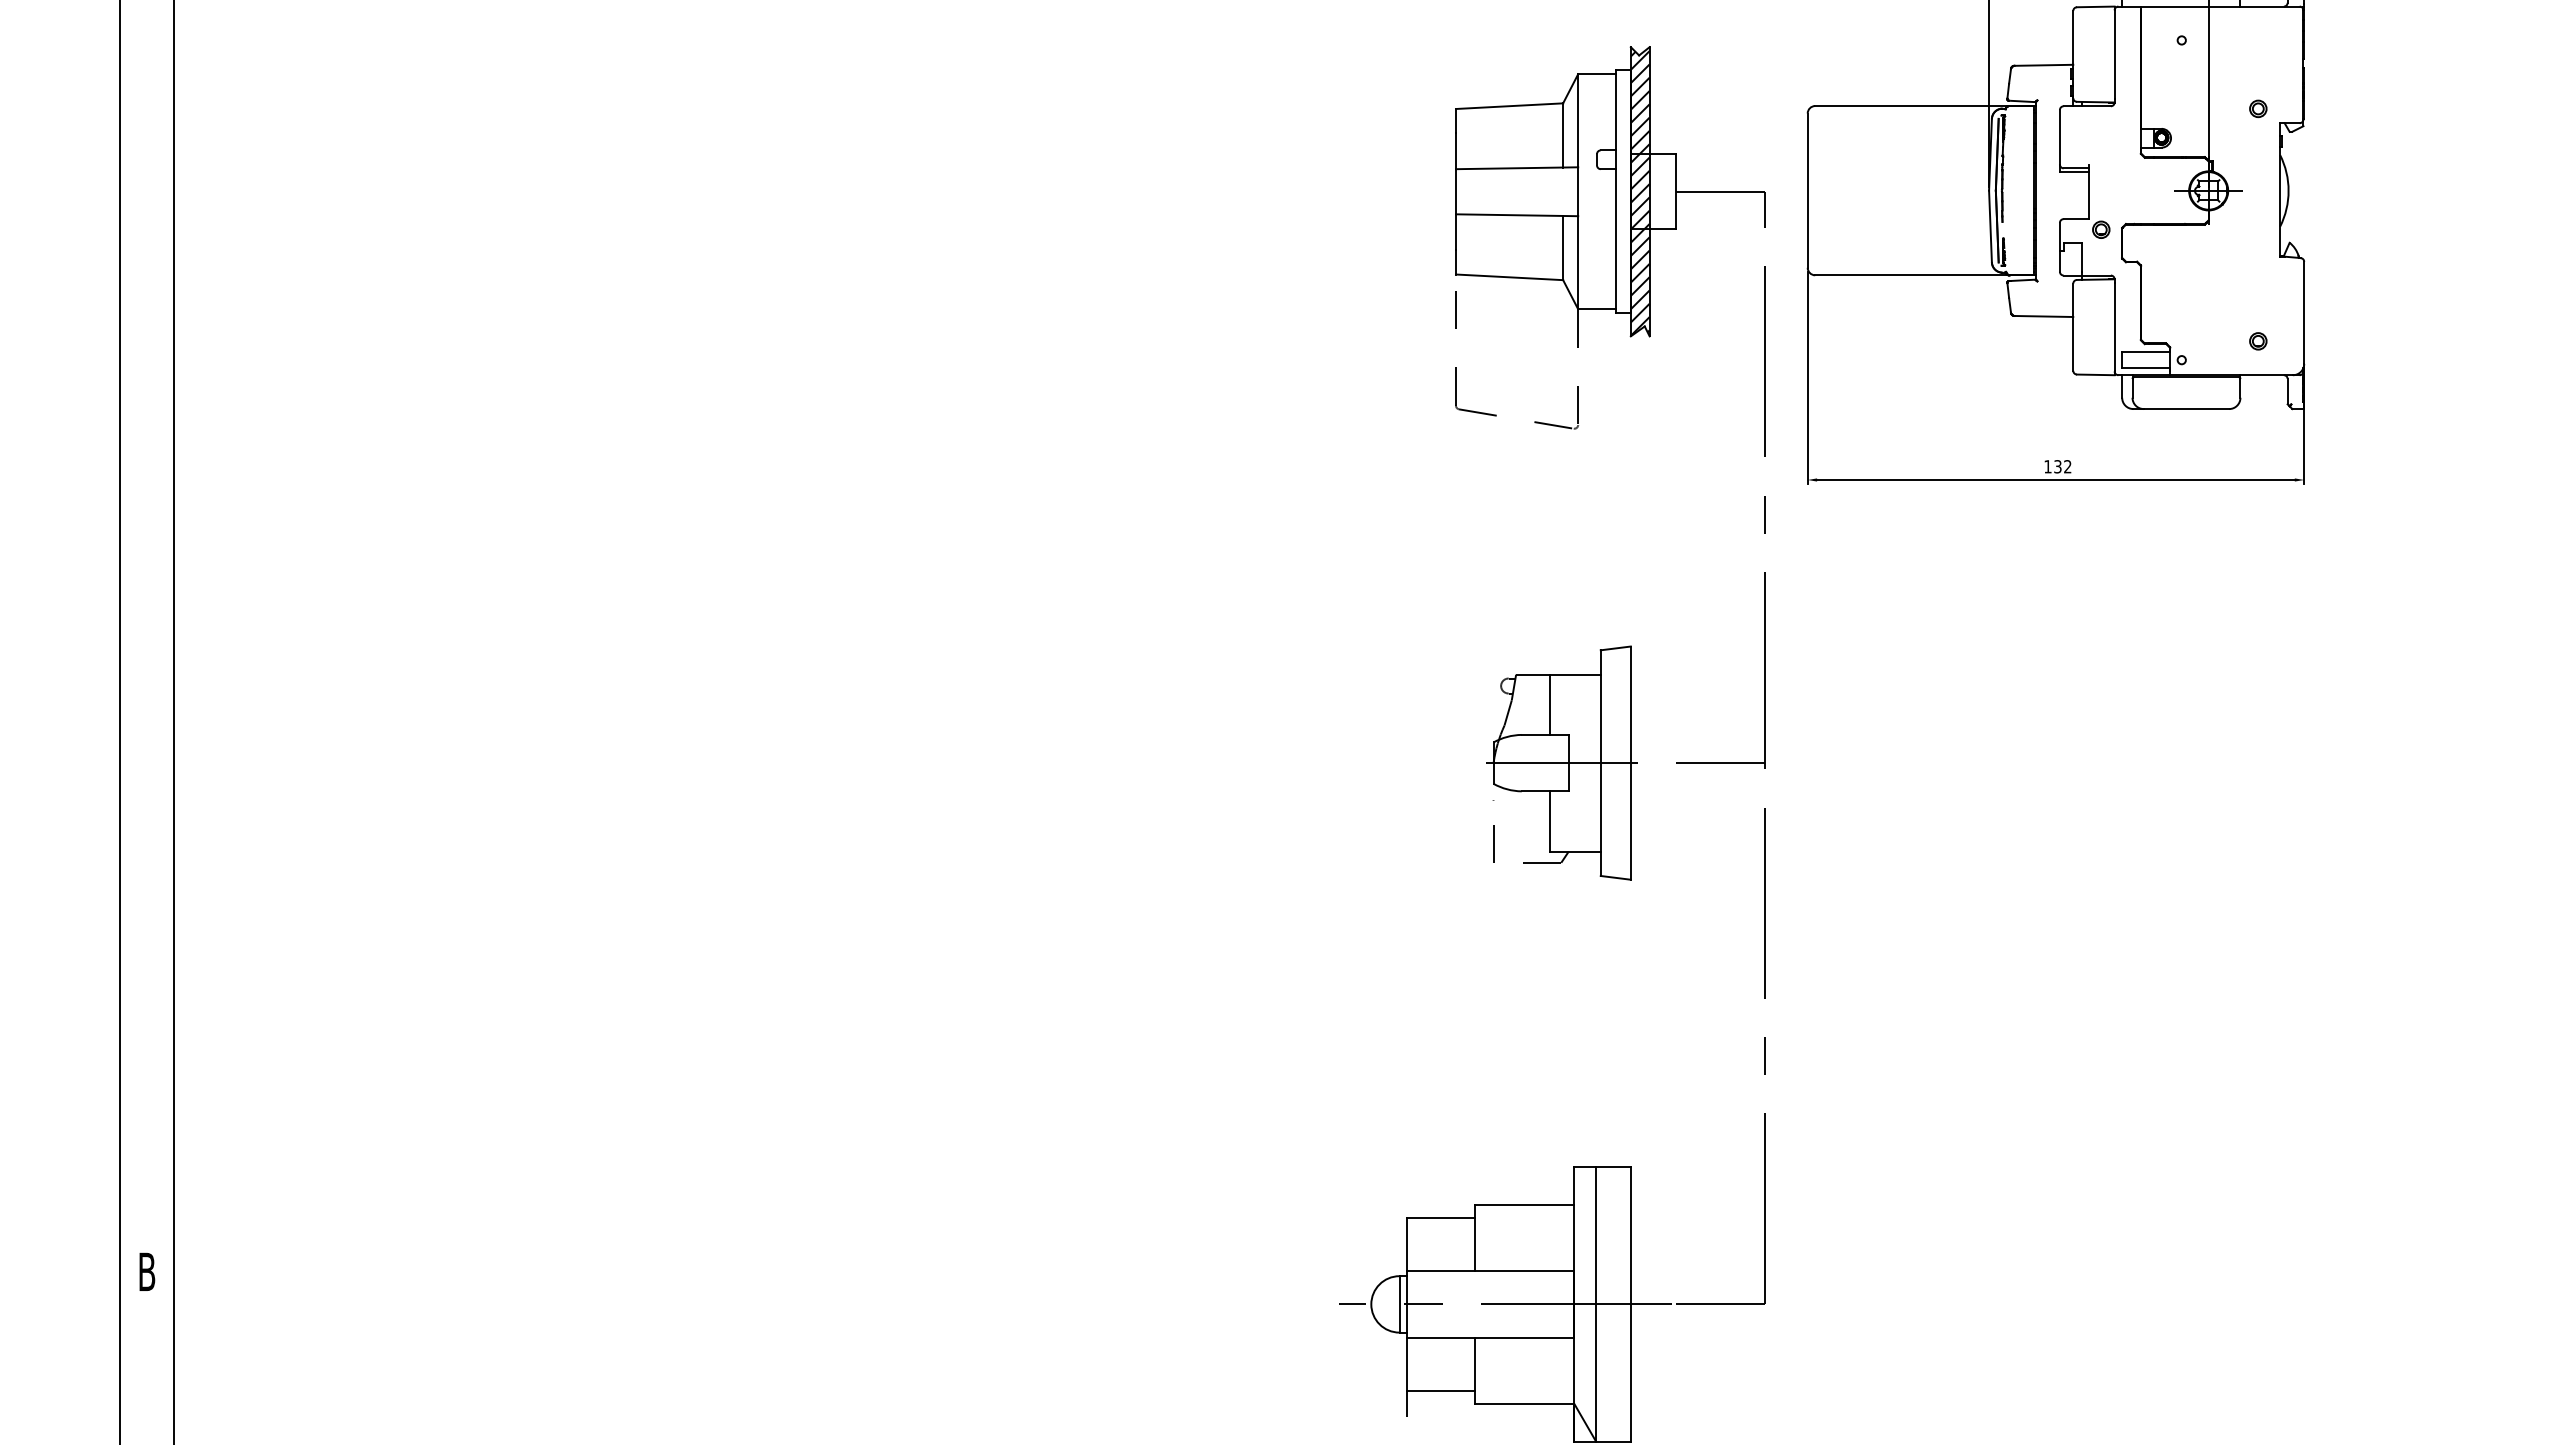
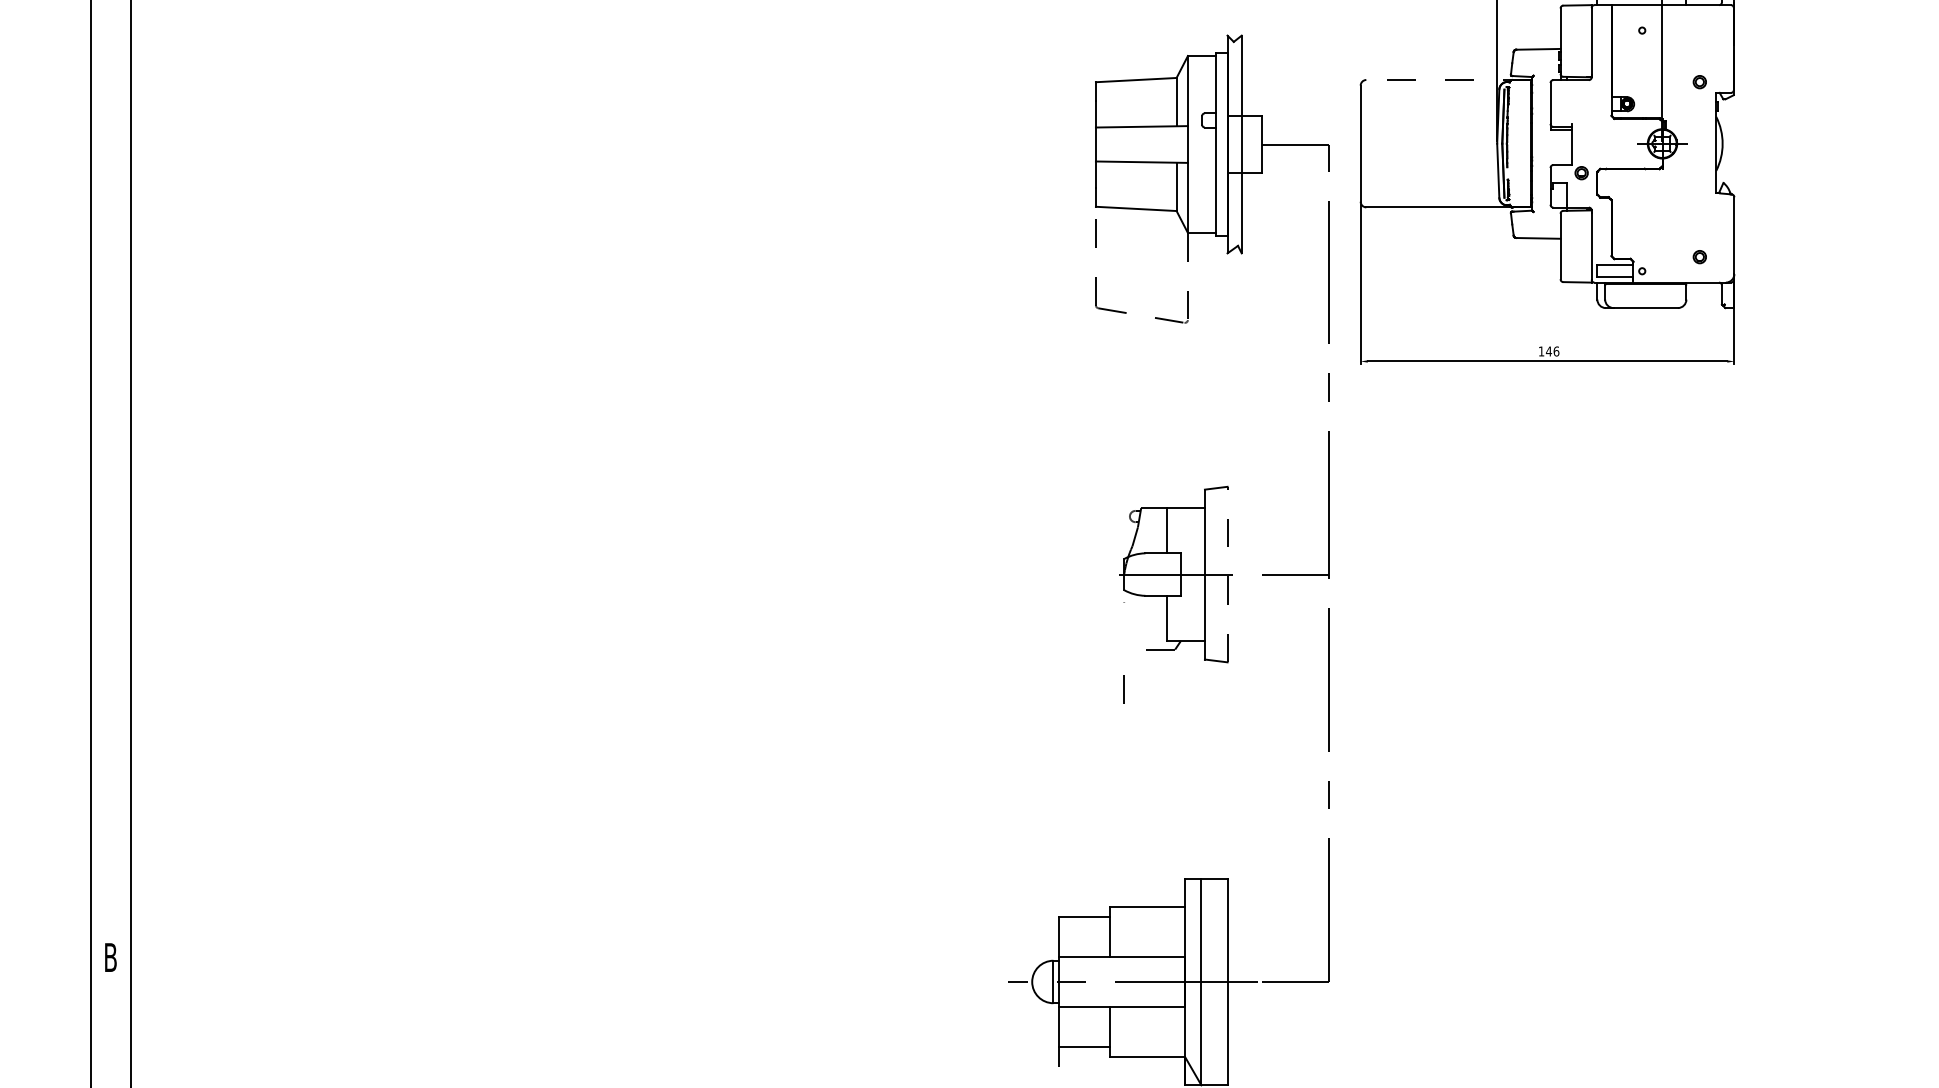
line: (1924, 106) -> (1448, 80), solid -> dashed
hatch: (1639, 193) -> (1234, 145), removed
text: (2062, 466) -> (1552, 351), 132 -> 146
line: (1630, 763) -> (1227, 574), solid -> dashed
line: (1493, 843) -> (1124, 689), moved

